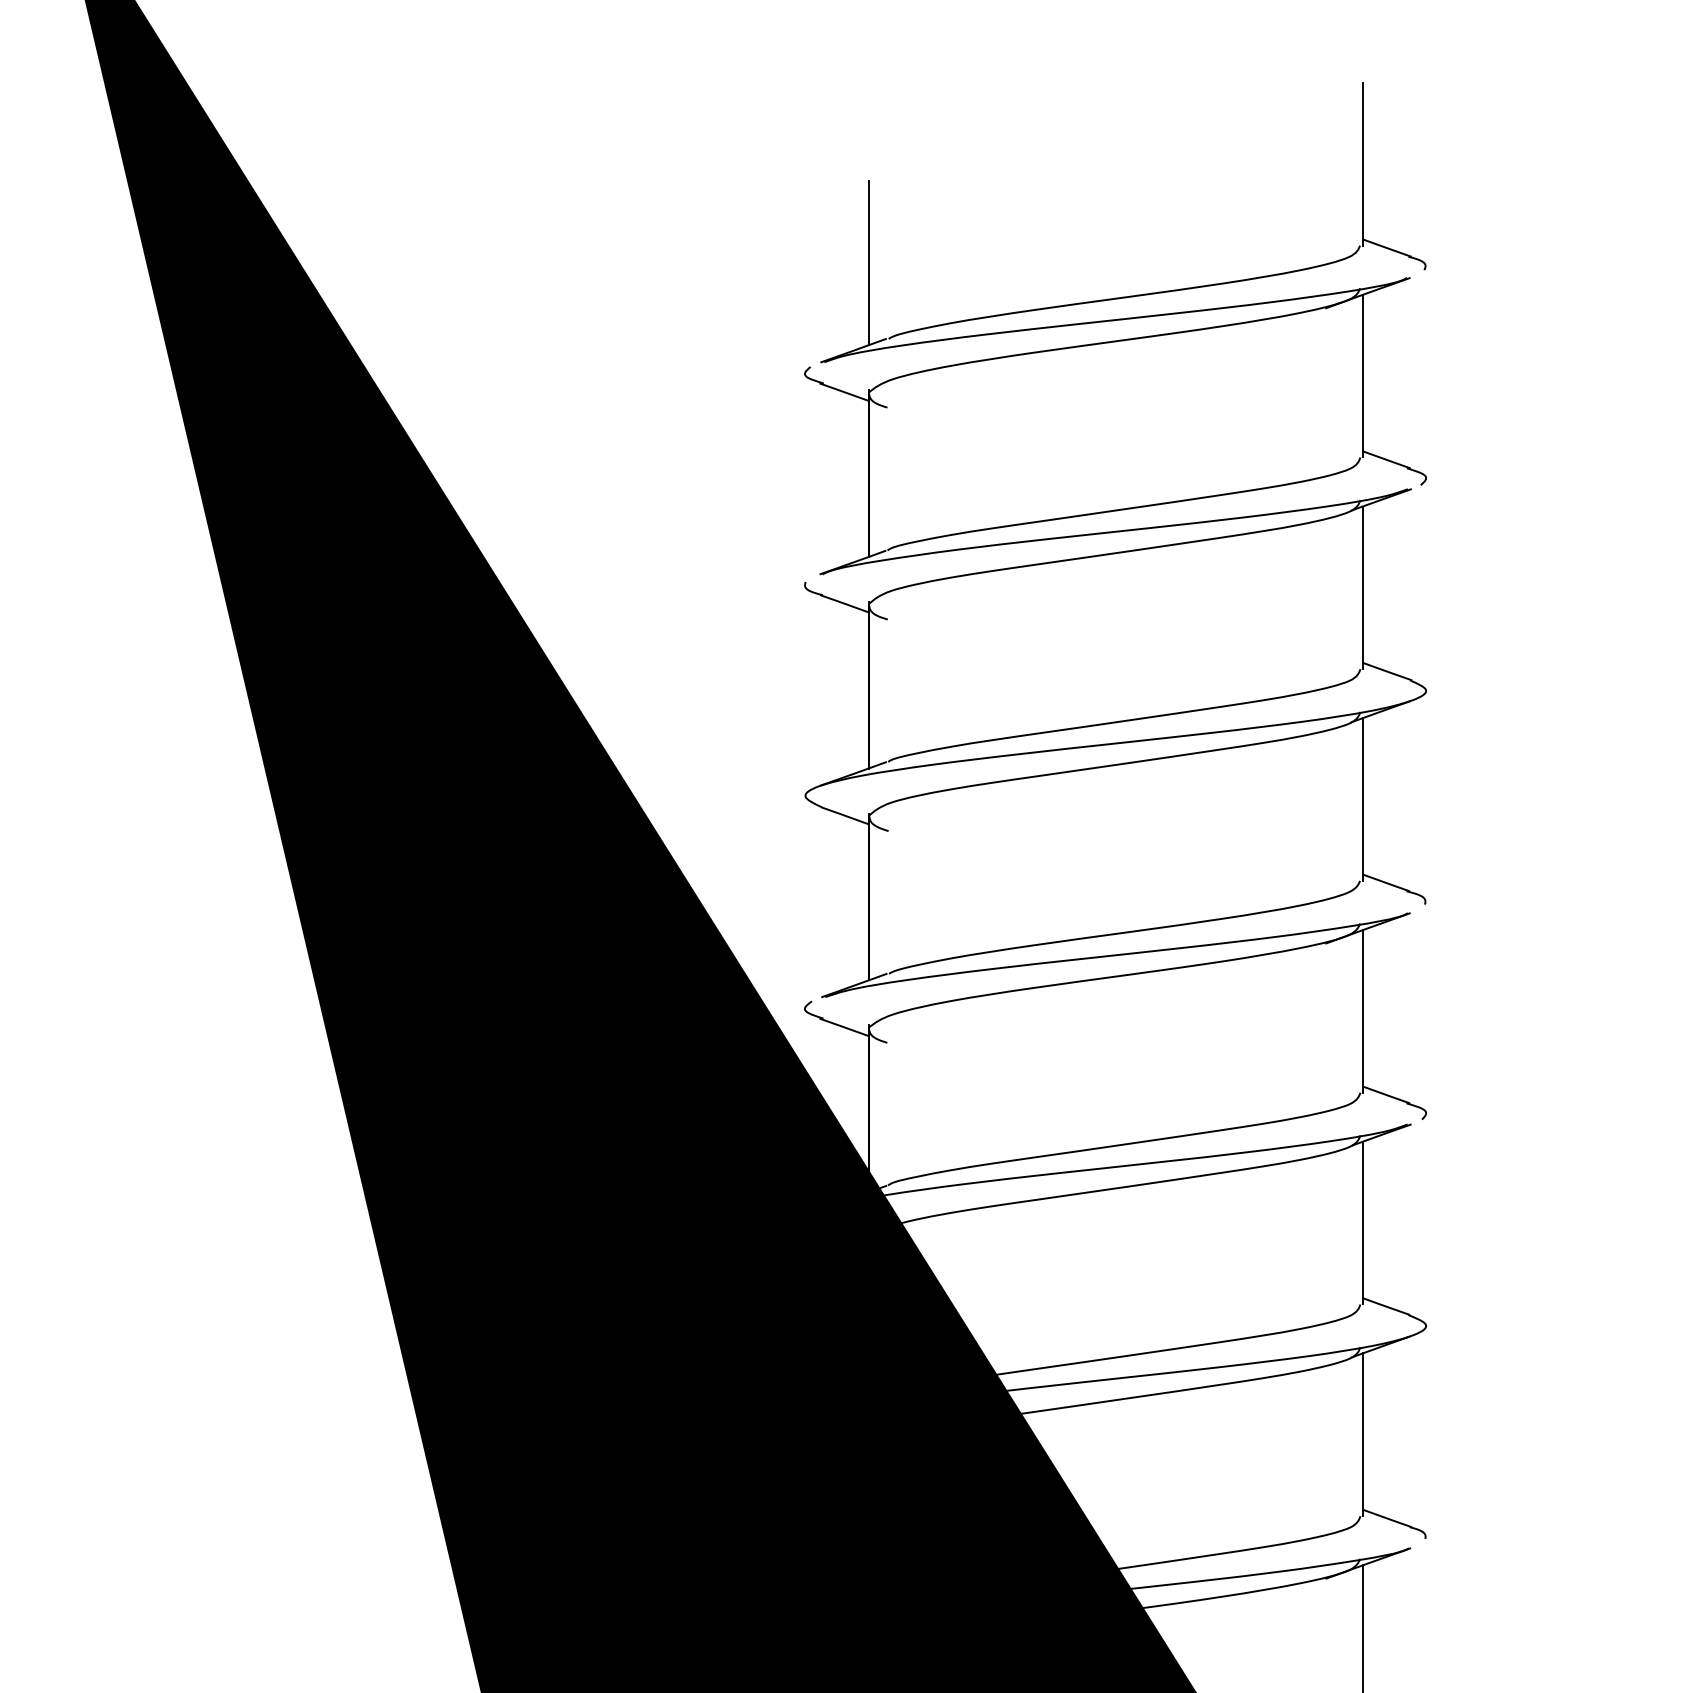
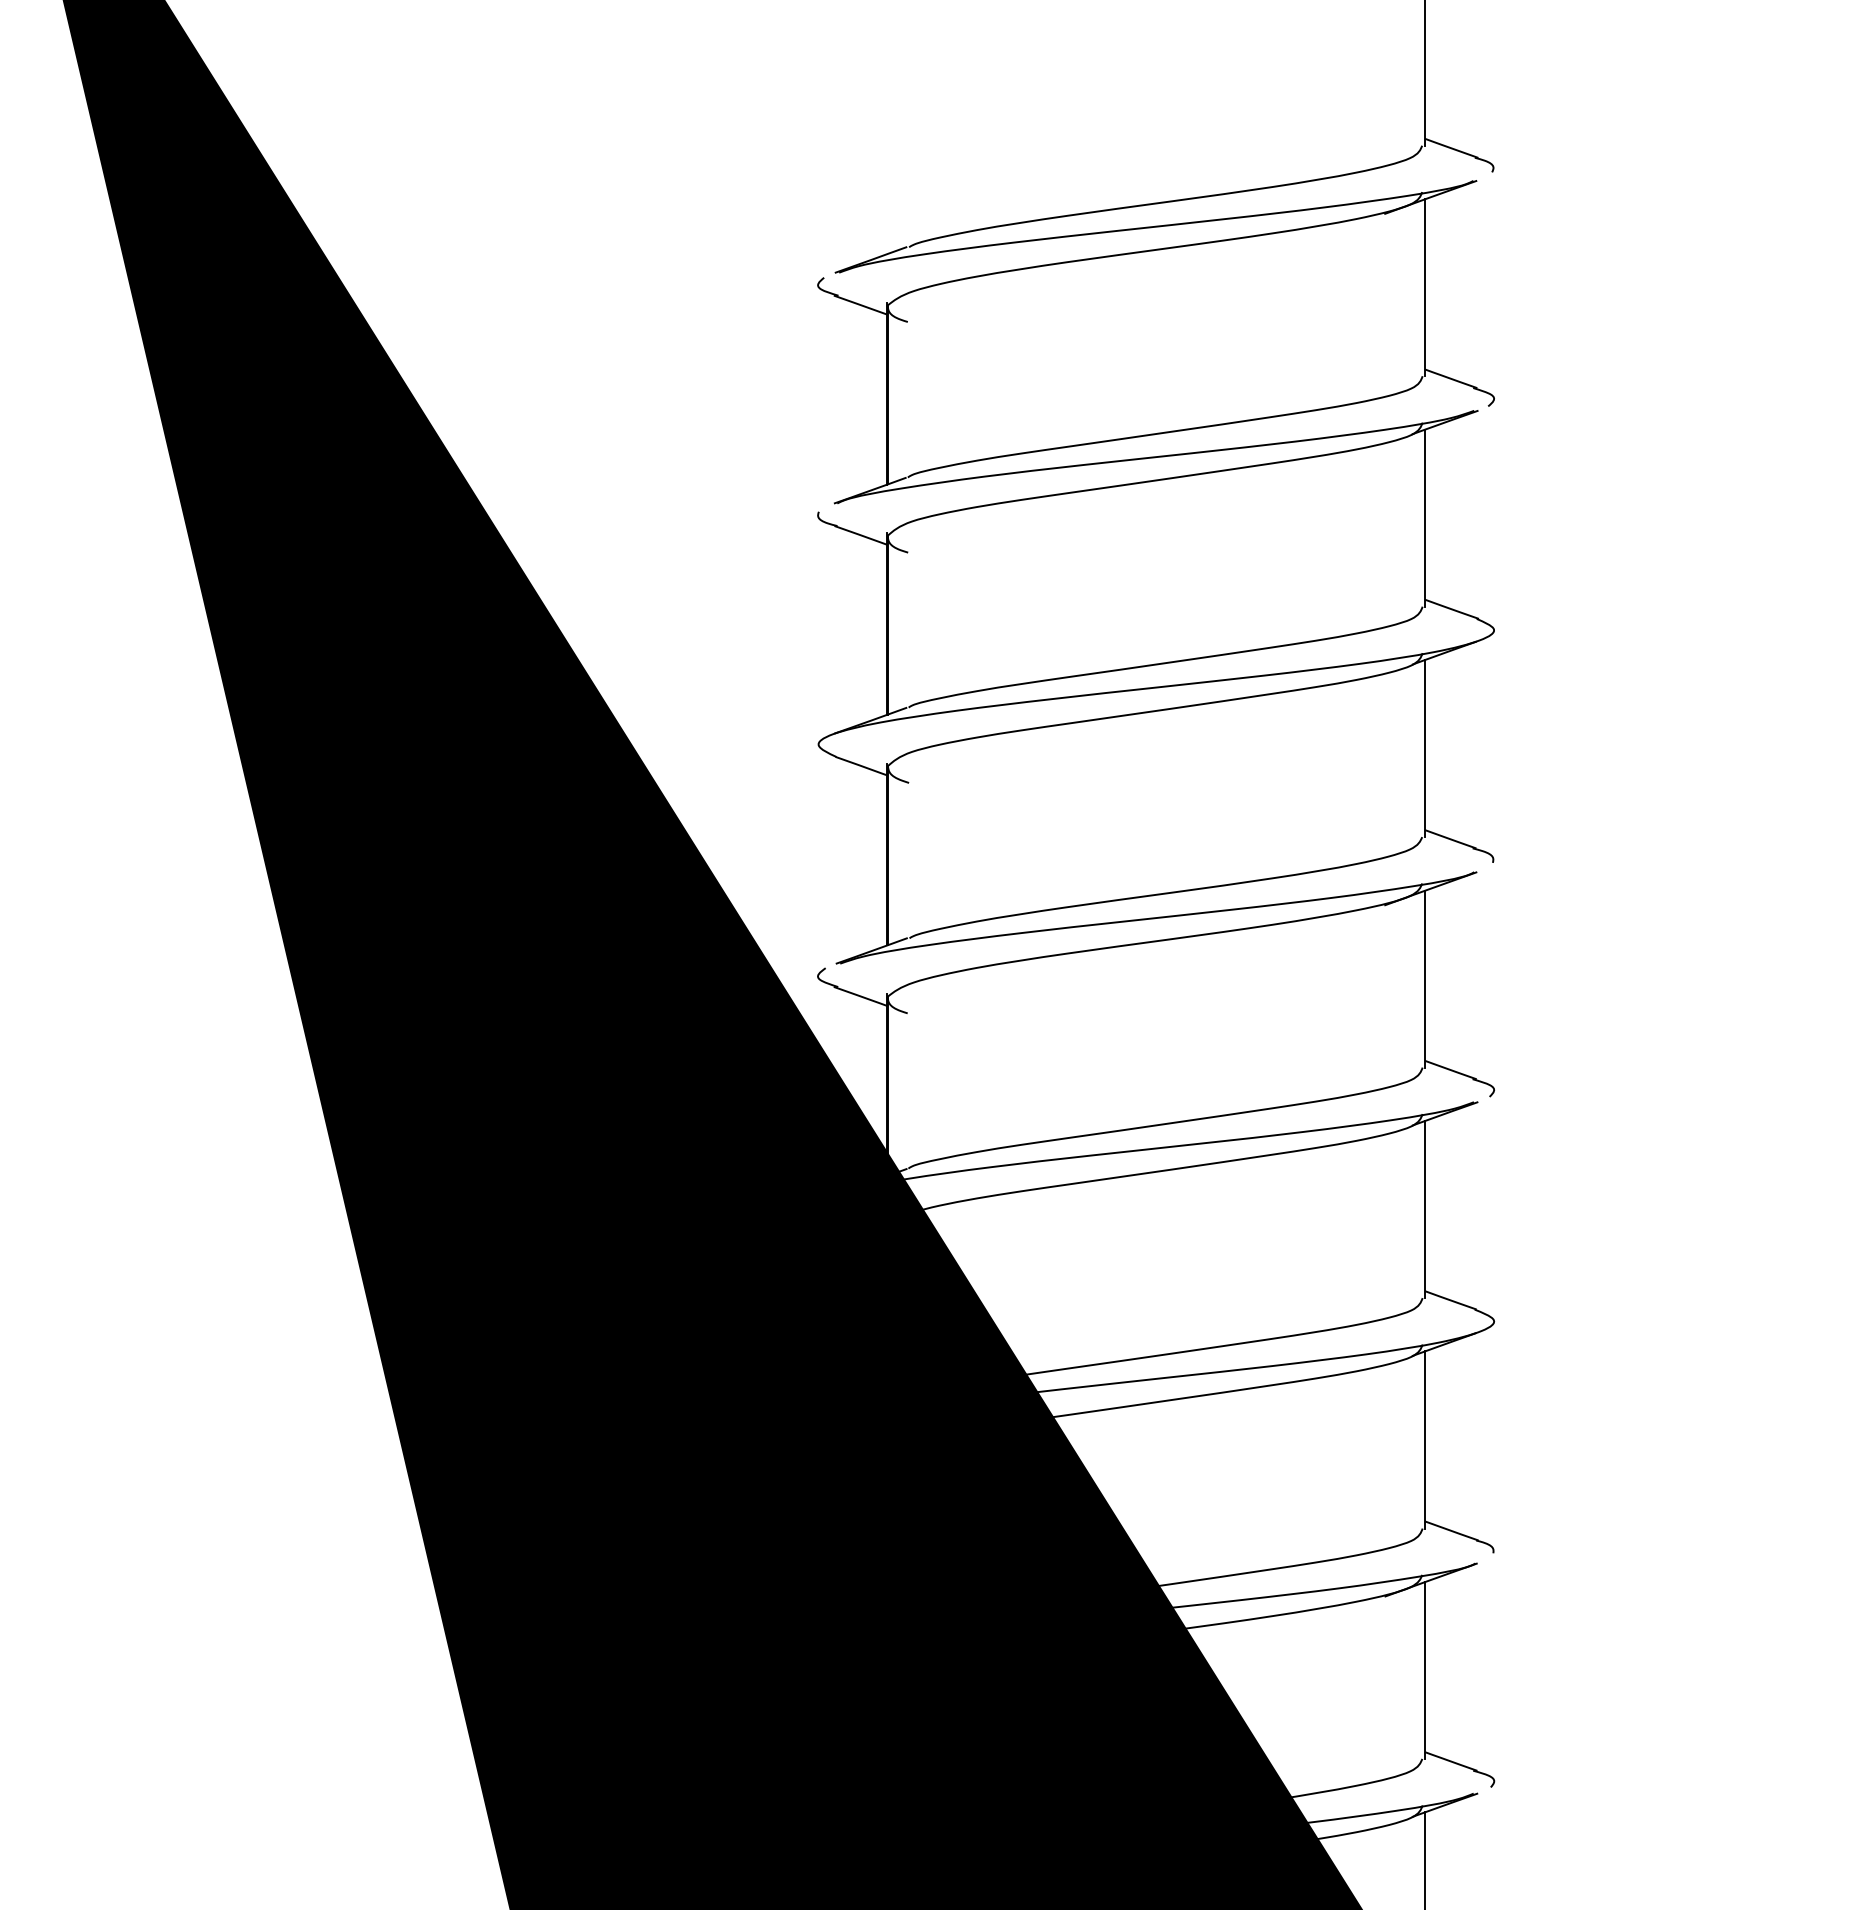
line: (868, 261) -> (887, 163), removed

